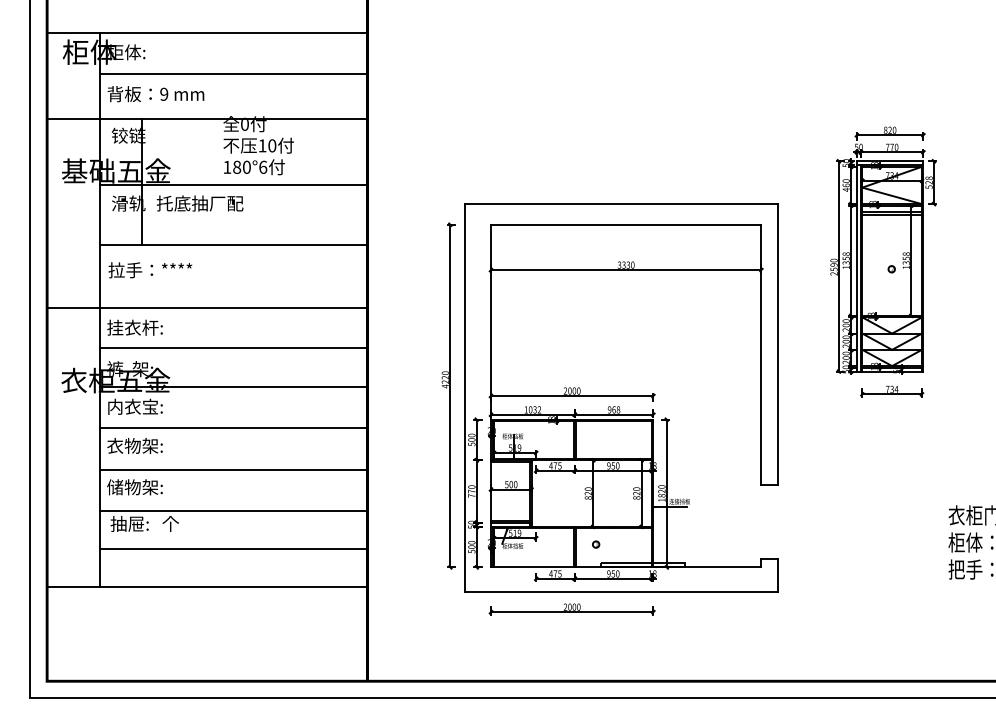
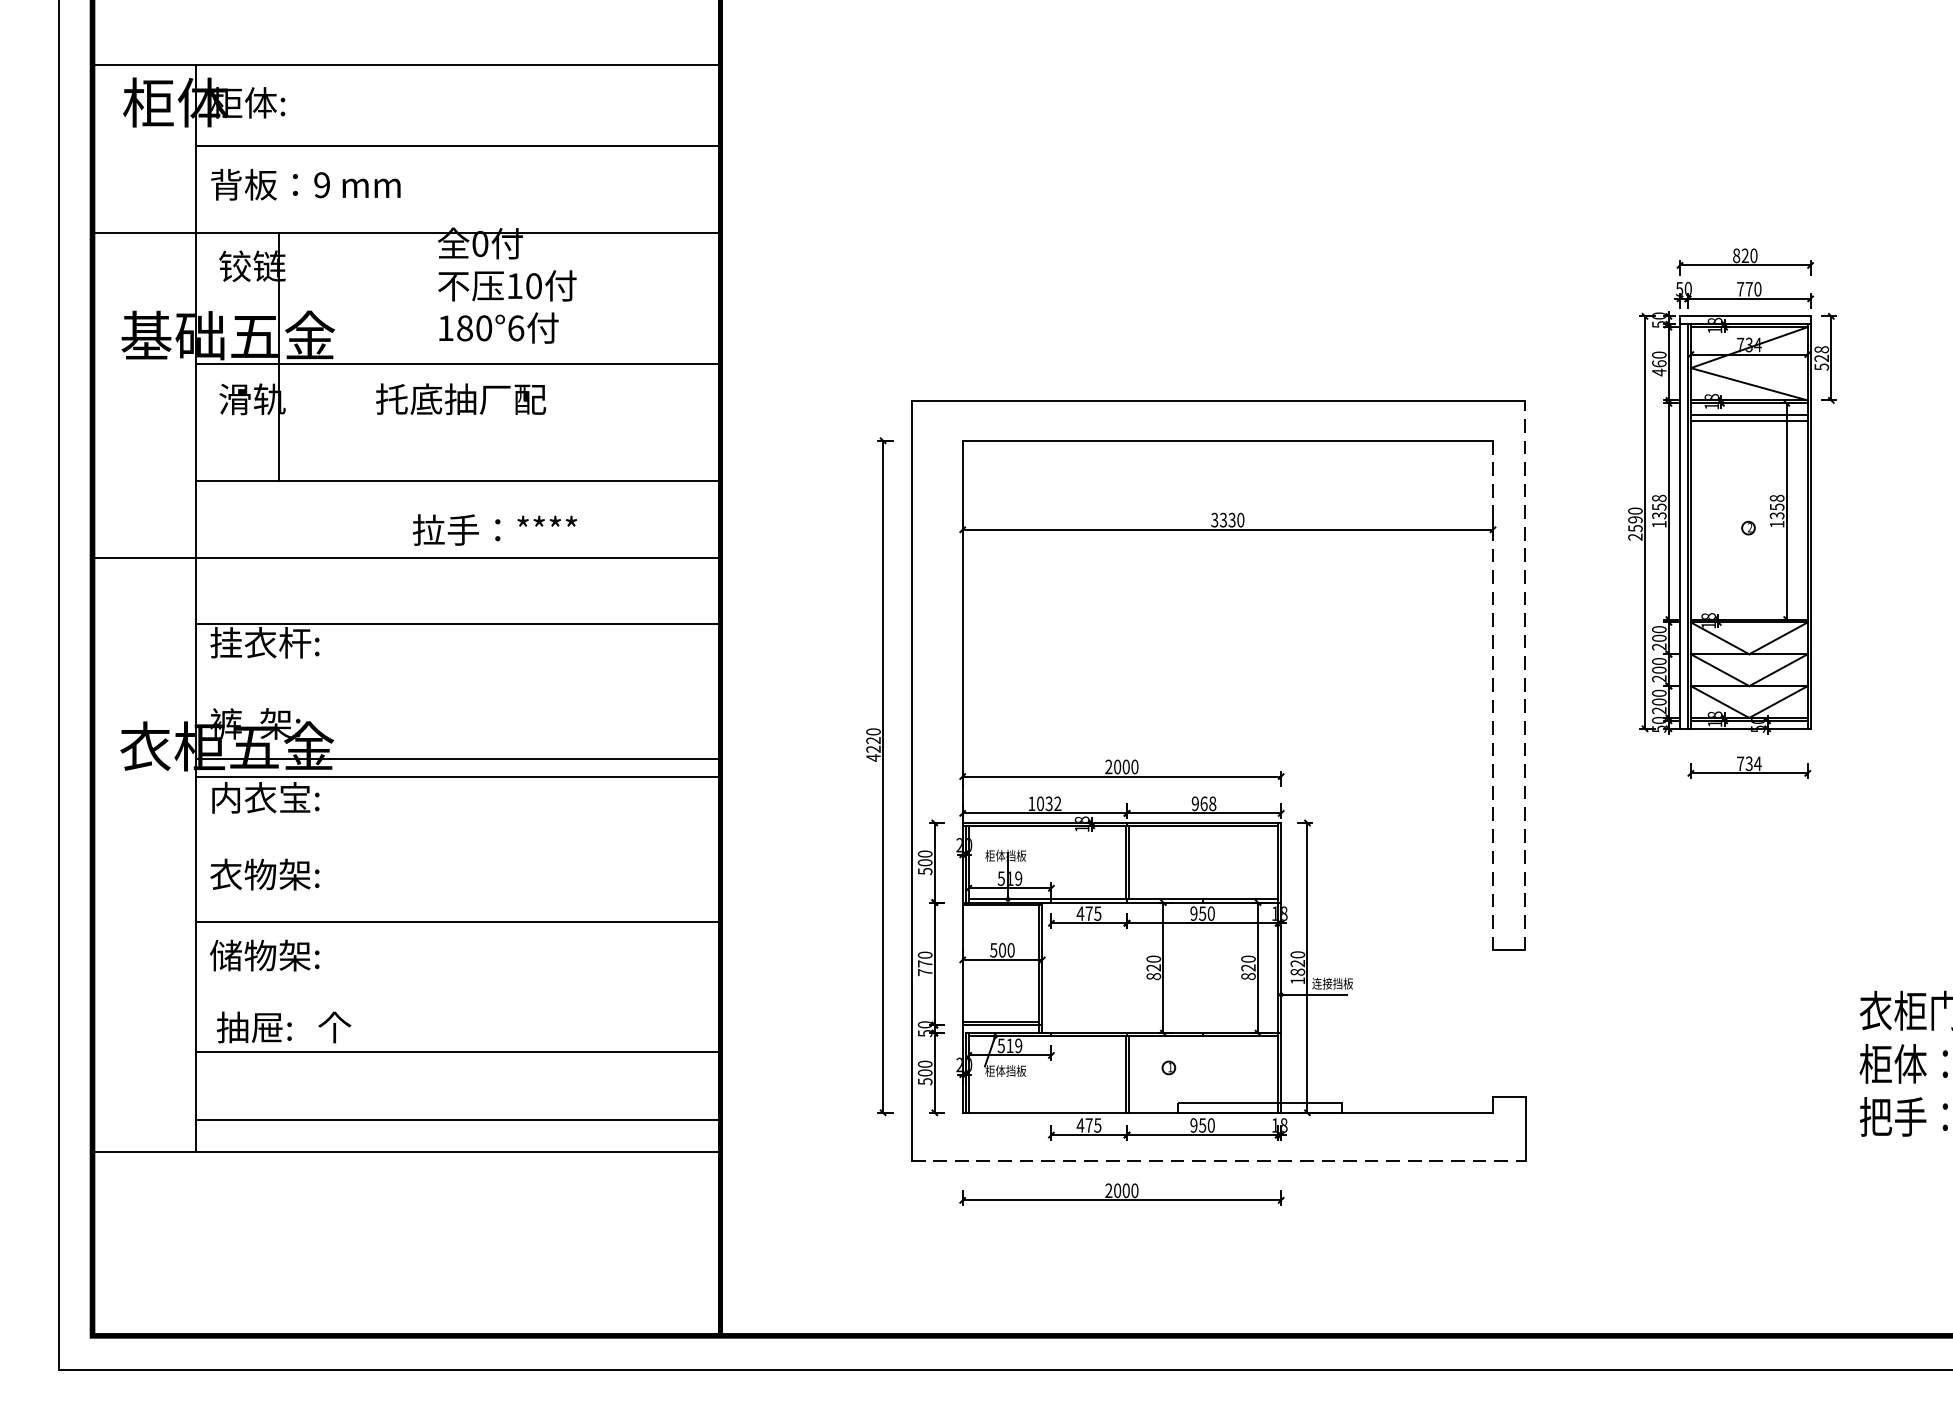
text: (199, 203) -> (459, 399), moved
text: (150, 270) -> (495, 530), moved
line: (207, 307) -> (406, 557), moved
line: (777, 344) -> (1524, 675), solid -> dashed
line: (233, 348) -> (457, 624), moved
line: (761, 354) -> (1493, 695), solid -> dashed
line: (233, 427) -> (457, 775), moved
line: (233, 511) -> (457, 1052), moved
line: (233, 549) -> (457, 1120), moved
line: (621, 591) -> (1218, 1159), solid -> dashed

